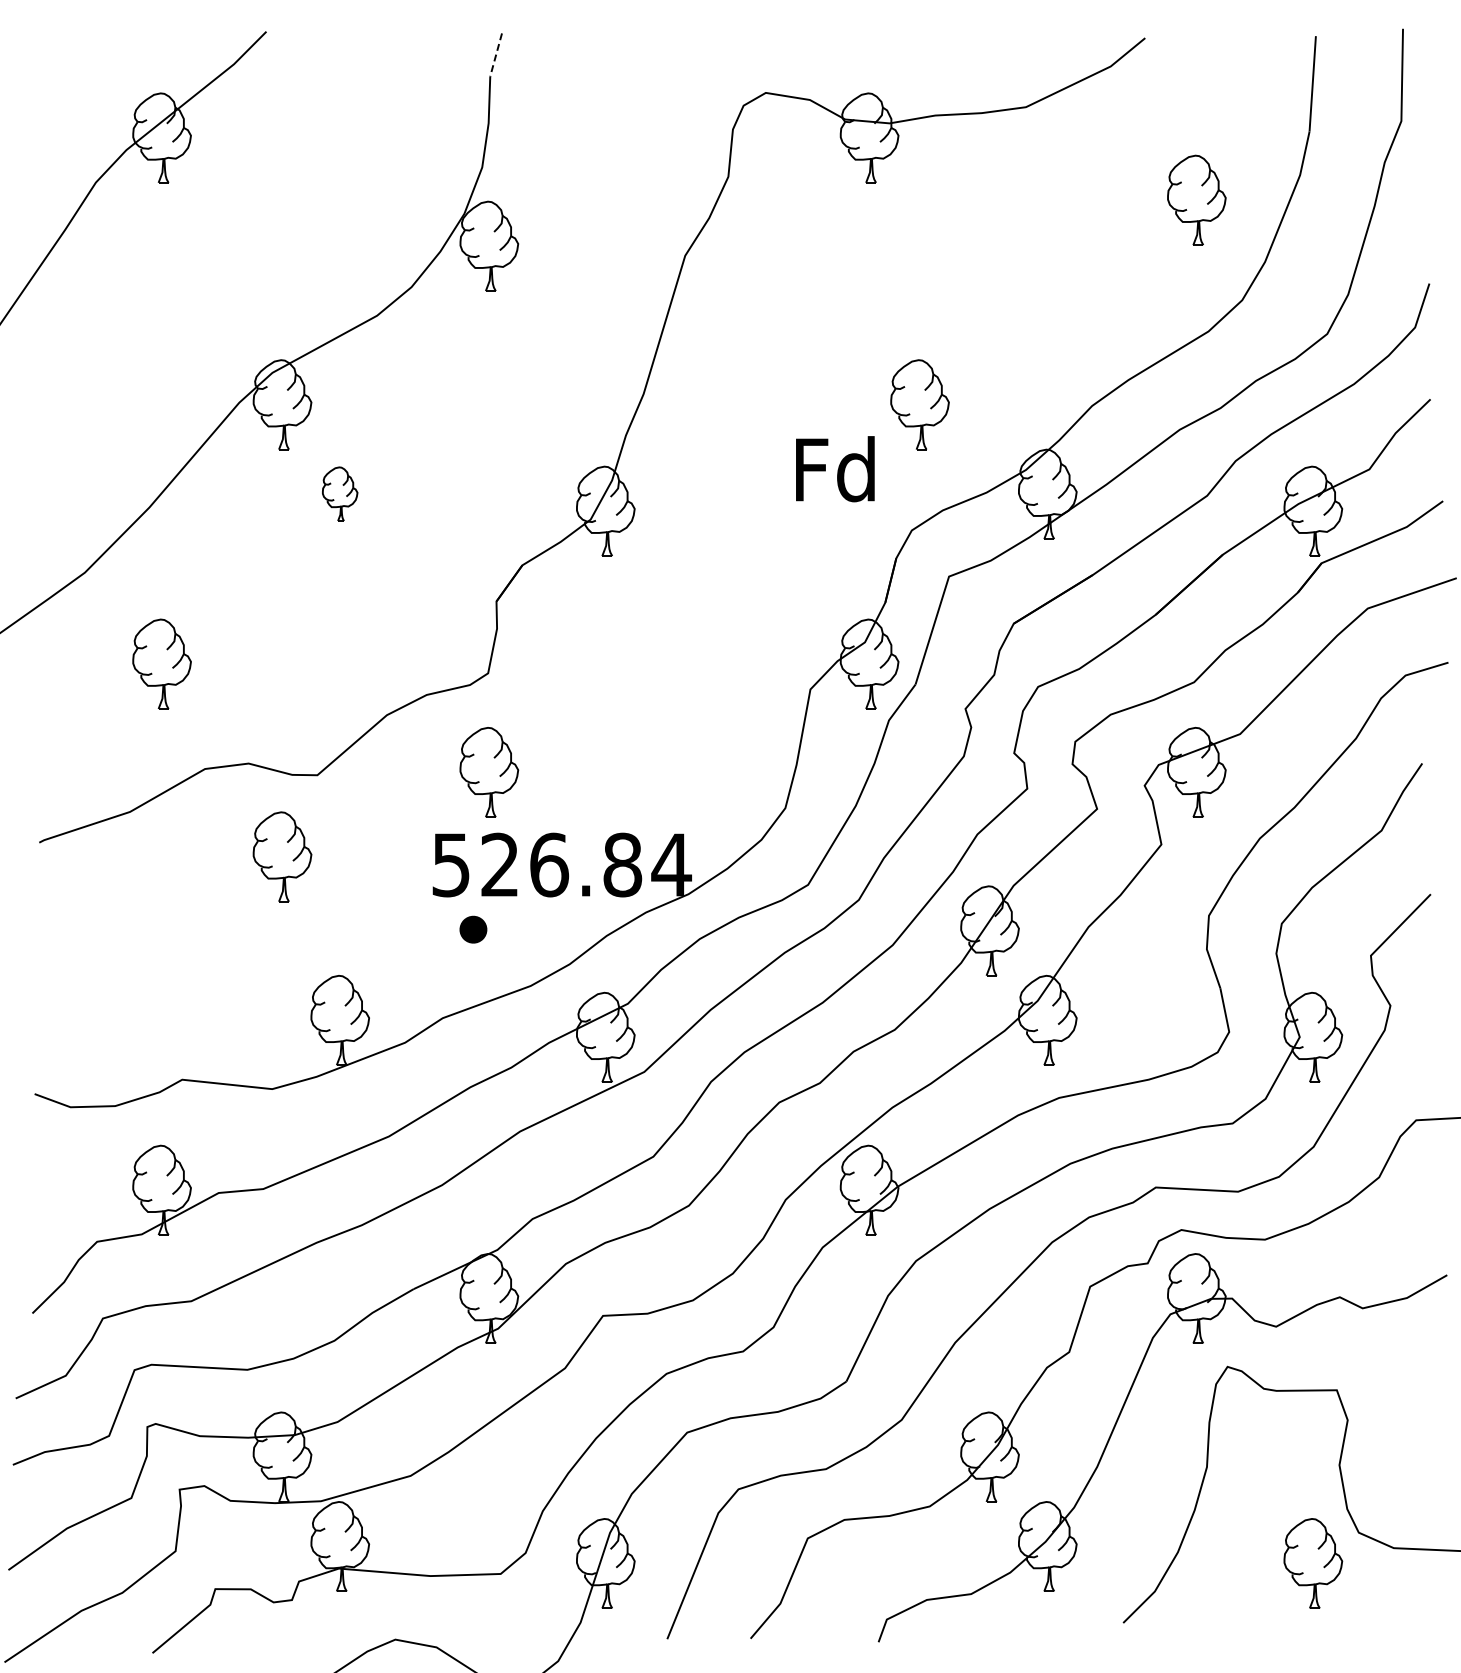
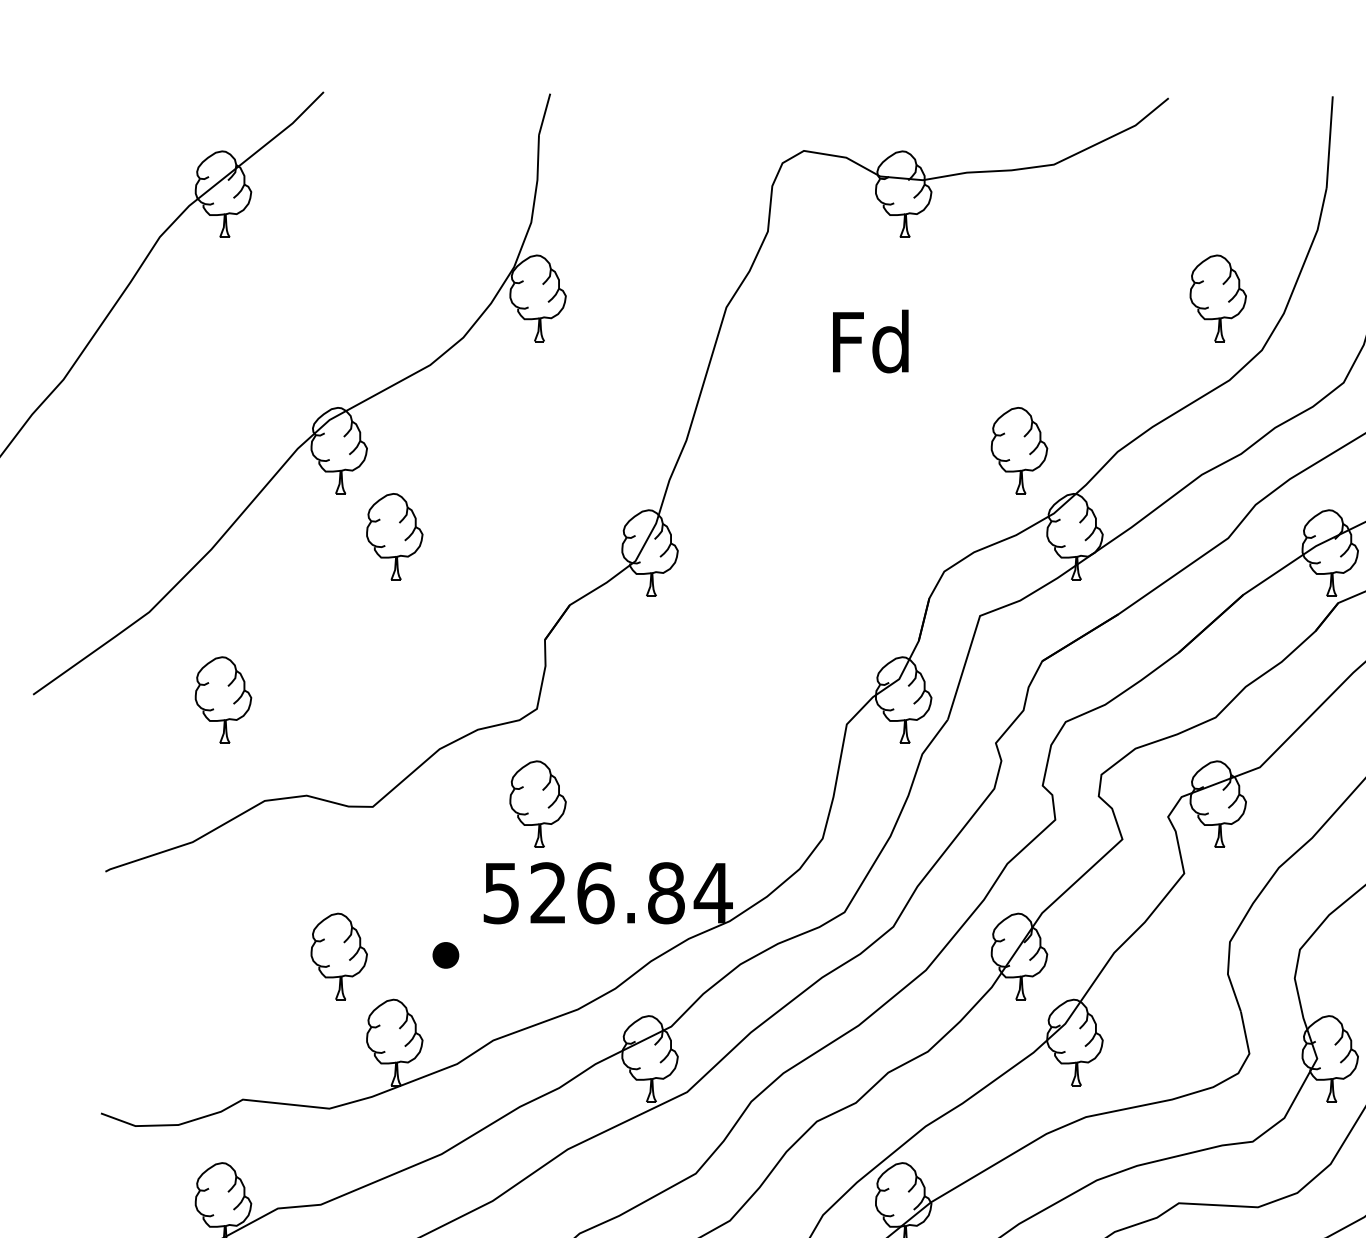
line: (496, 55) -> (544, 114), dashed -> solid
part: (1196, 199) -> (1217, 297), moved
part: (919, 404) -> (1018, 450), moved
text: (835, 469) -> (870, 341), moved
part: (339, 493) -> (394, 536), size x1.67
part: (282, 856) -> (339, 956), moved
part: (473, 929) -> (445, 955), moved

